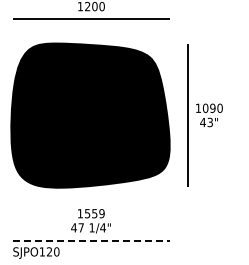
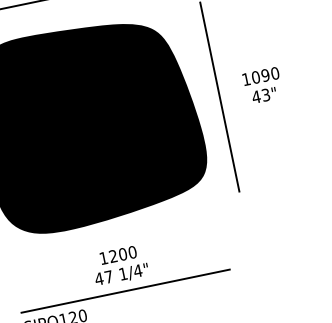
text: (209, 115) -> (263, 85), moved
text: (94, 213) -> (122, 254), 1559 -> 1200
line: (91, 240) -> (126, 291), dashed -> solid

